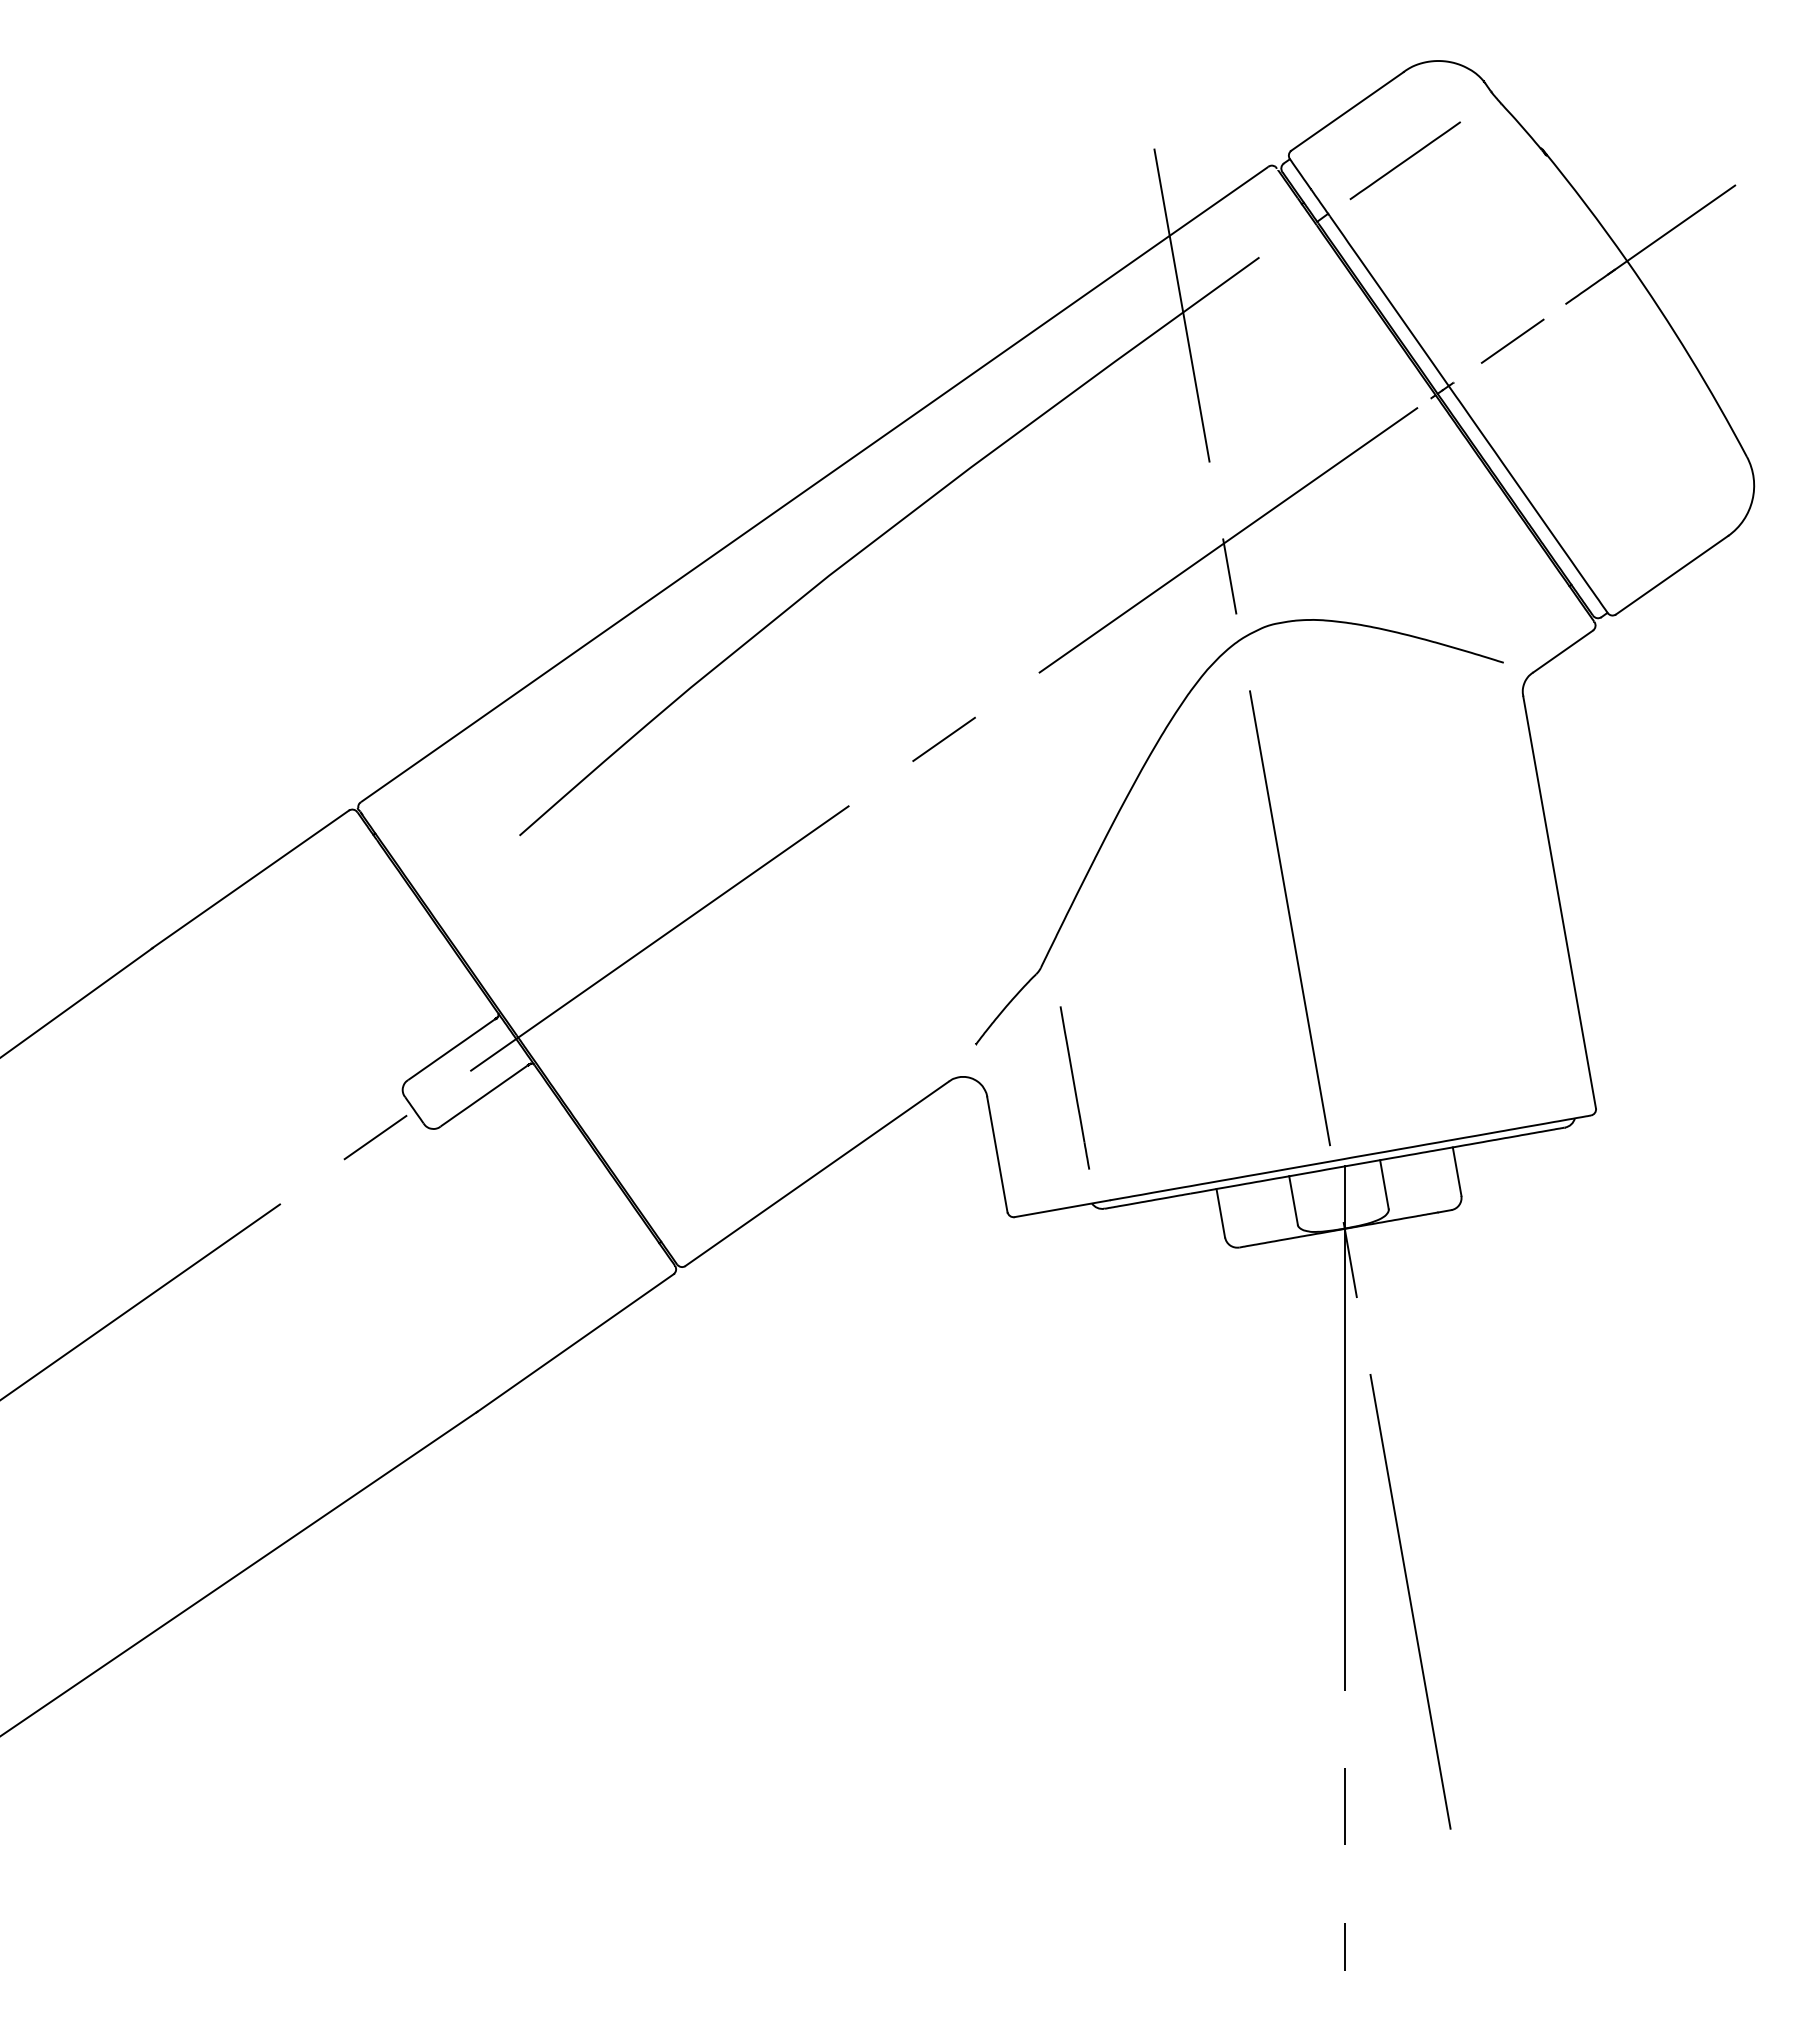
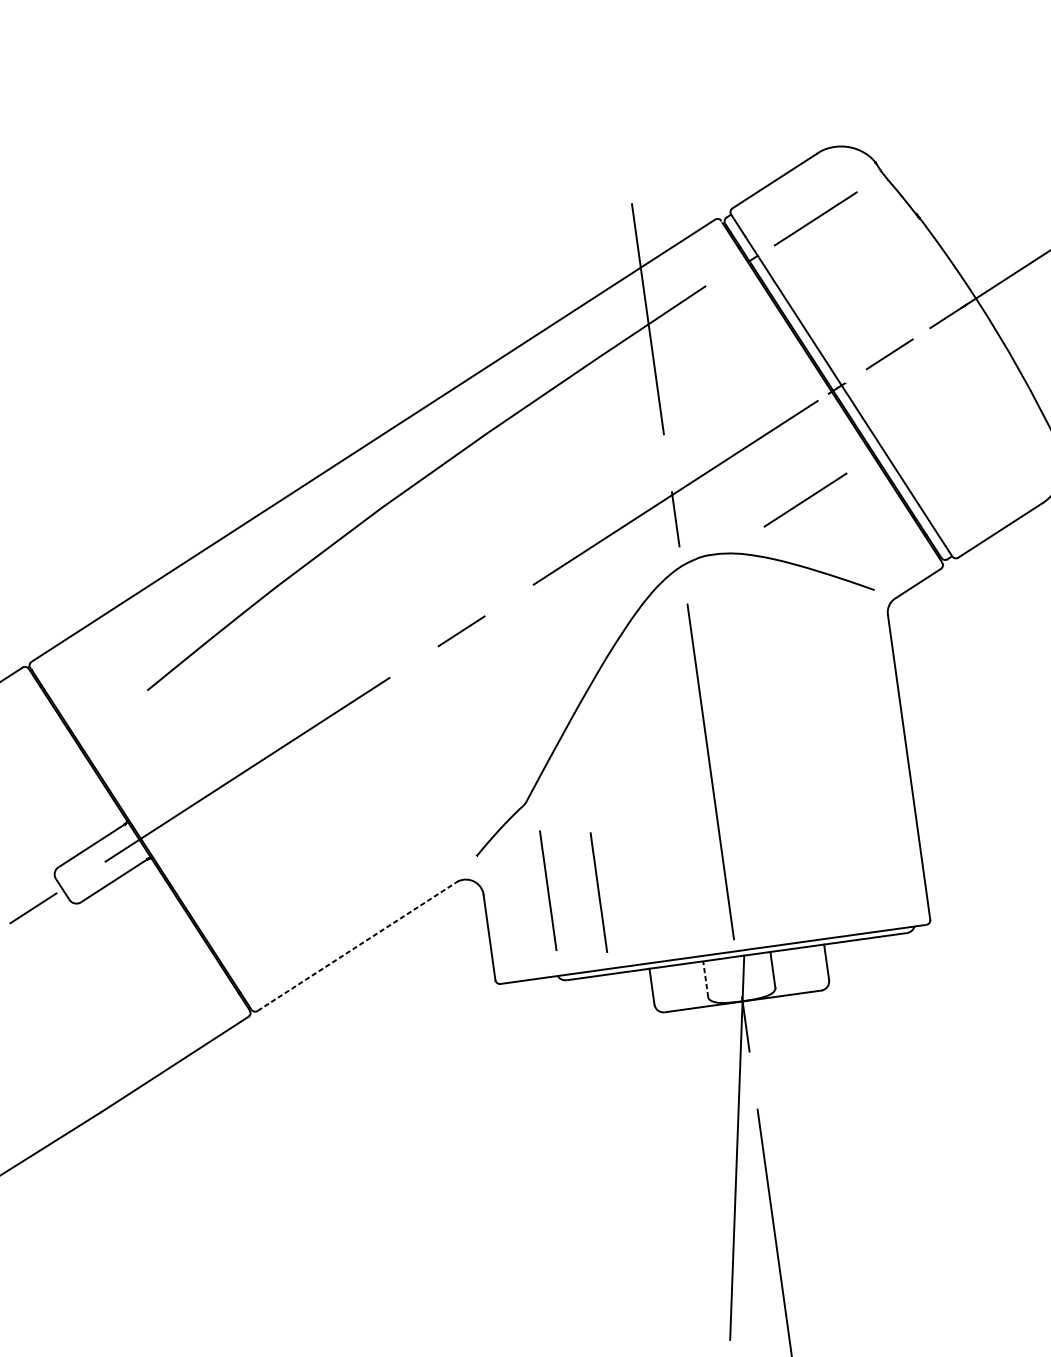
line: (1404, 543) -> (804, 499), added
line: (1143, 1087) -> (598, 892), added
line: (817, 1173) -> (356, 946), solid -> dashed
line: (1293, 1200) -> (705, 979), solid -> dashed

